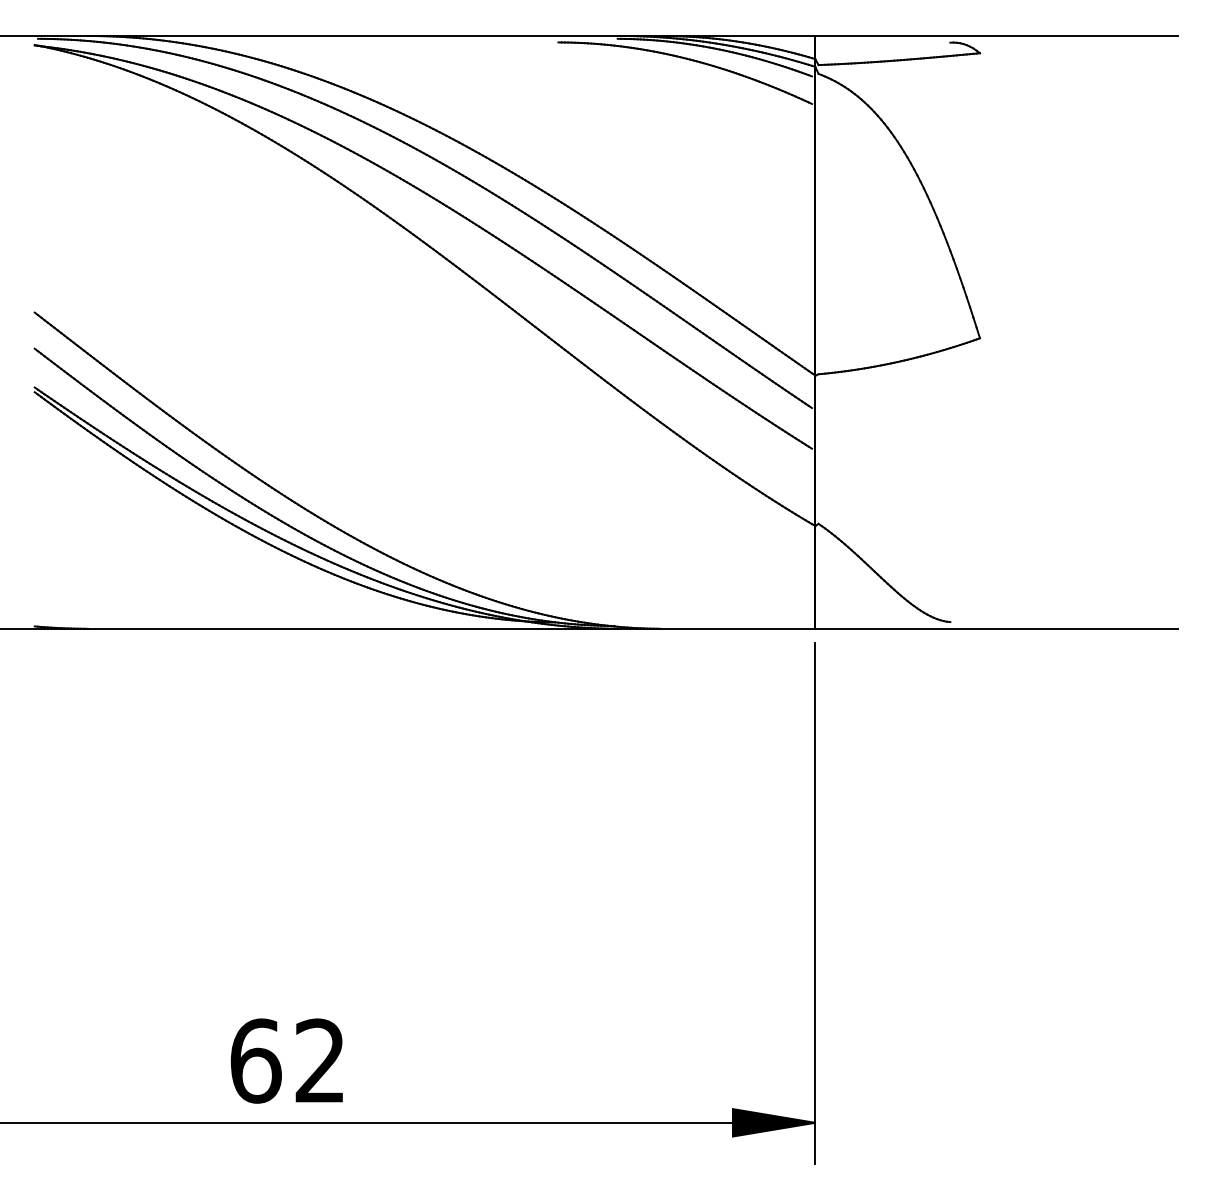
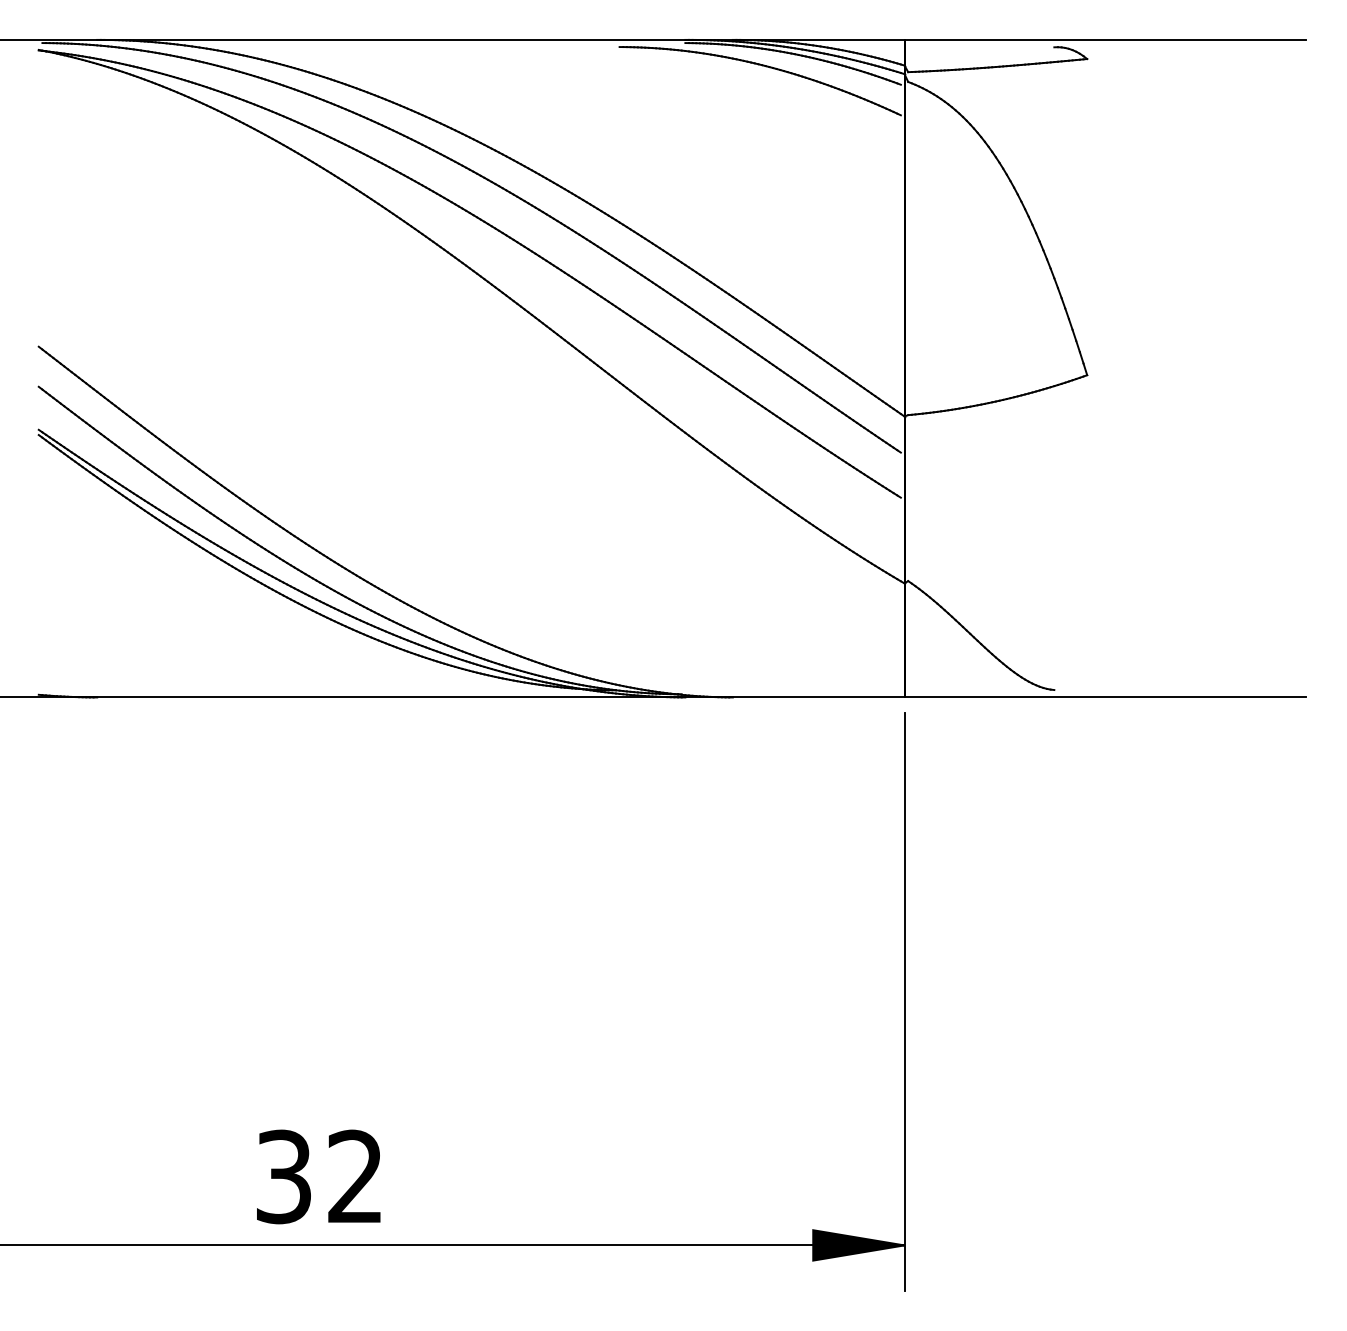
text: (255, 1060) -> (283, 1176), 62 -> 32

